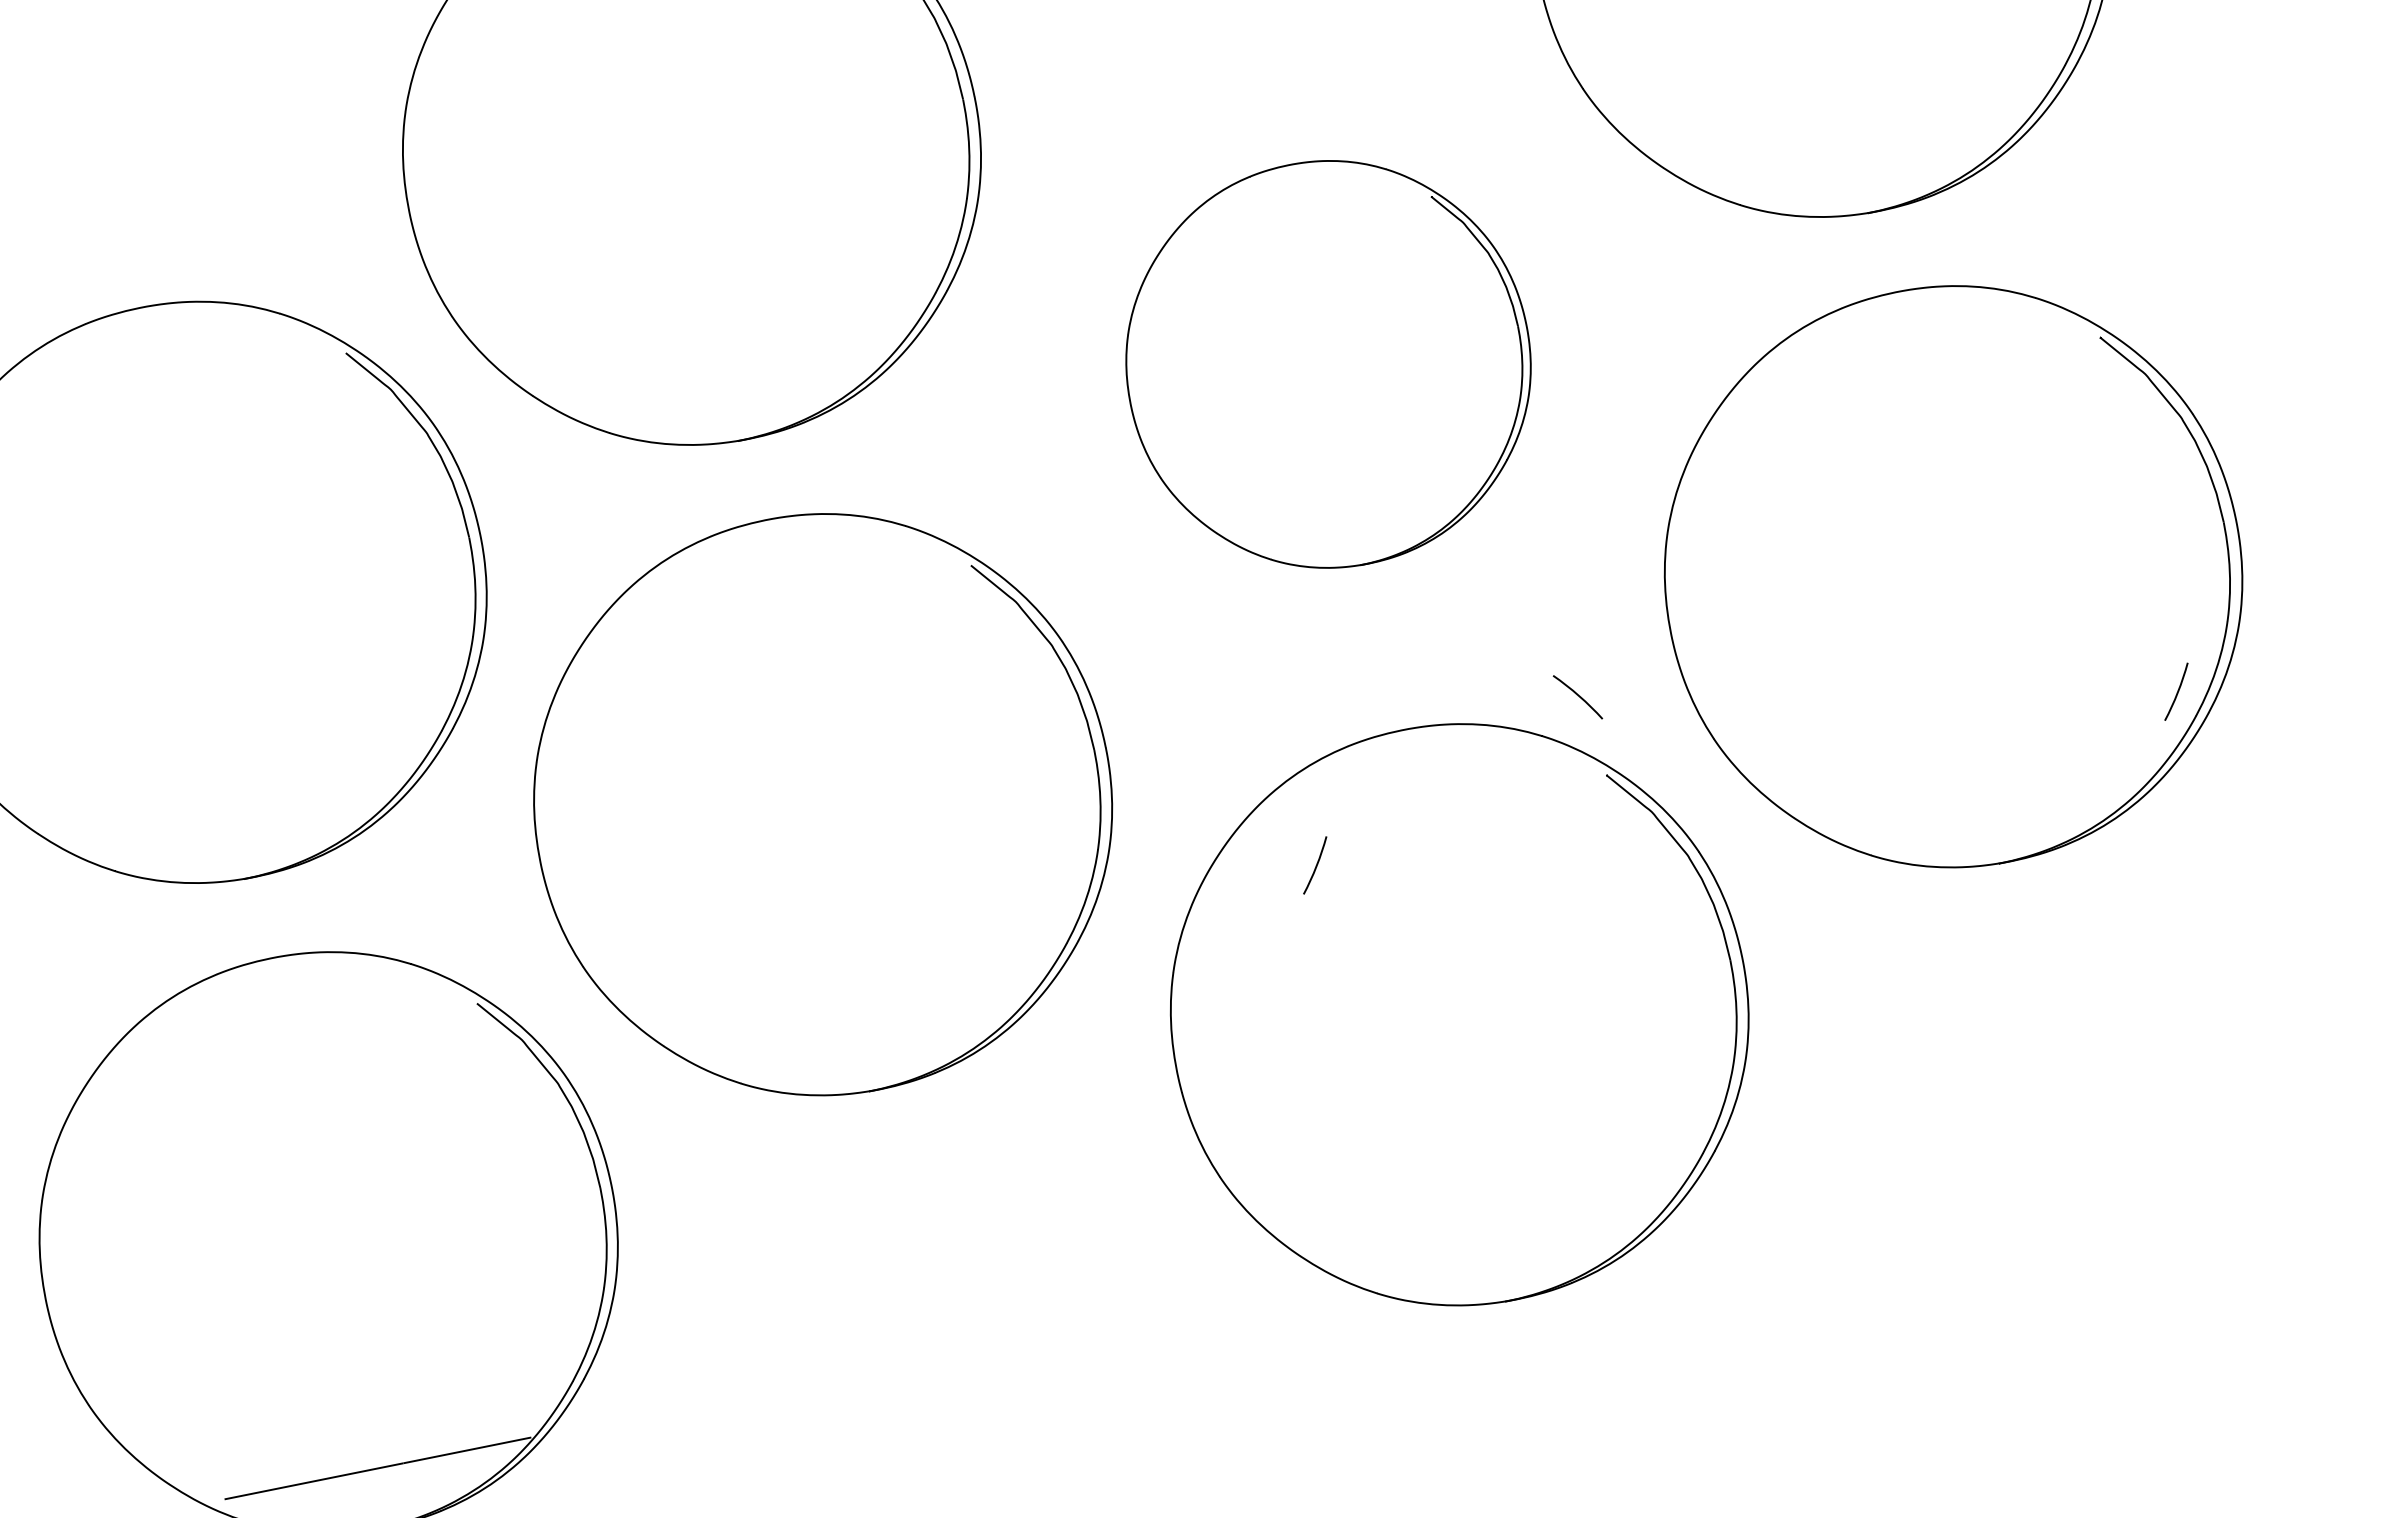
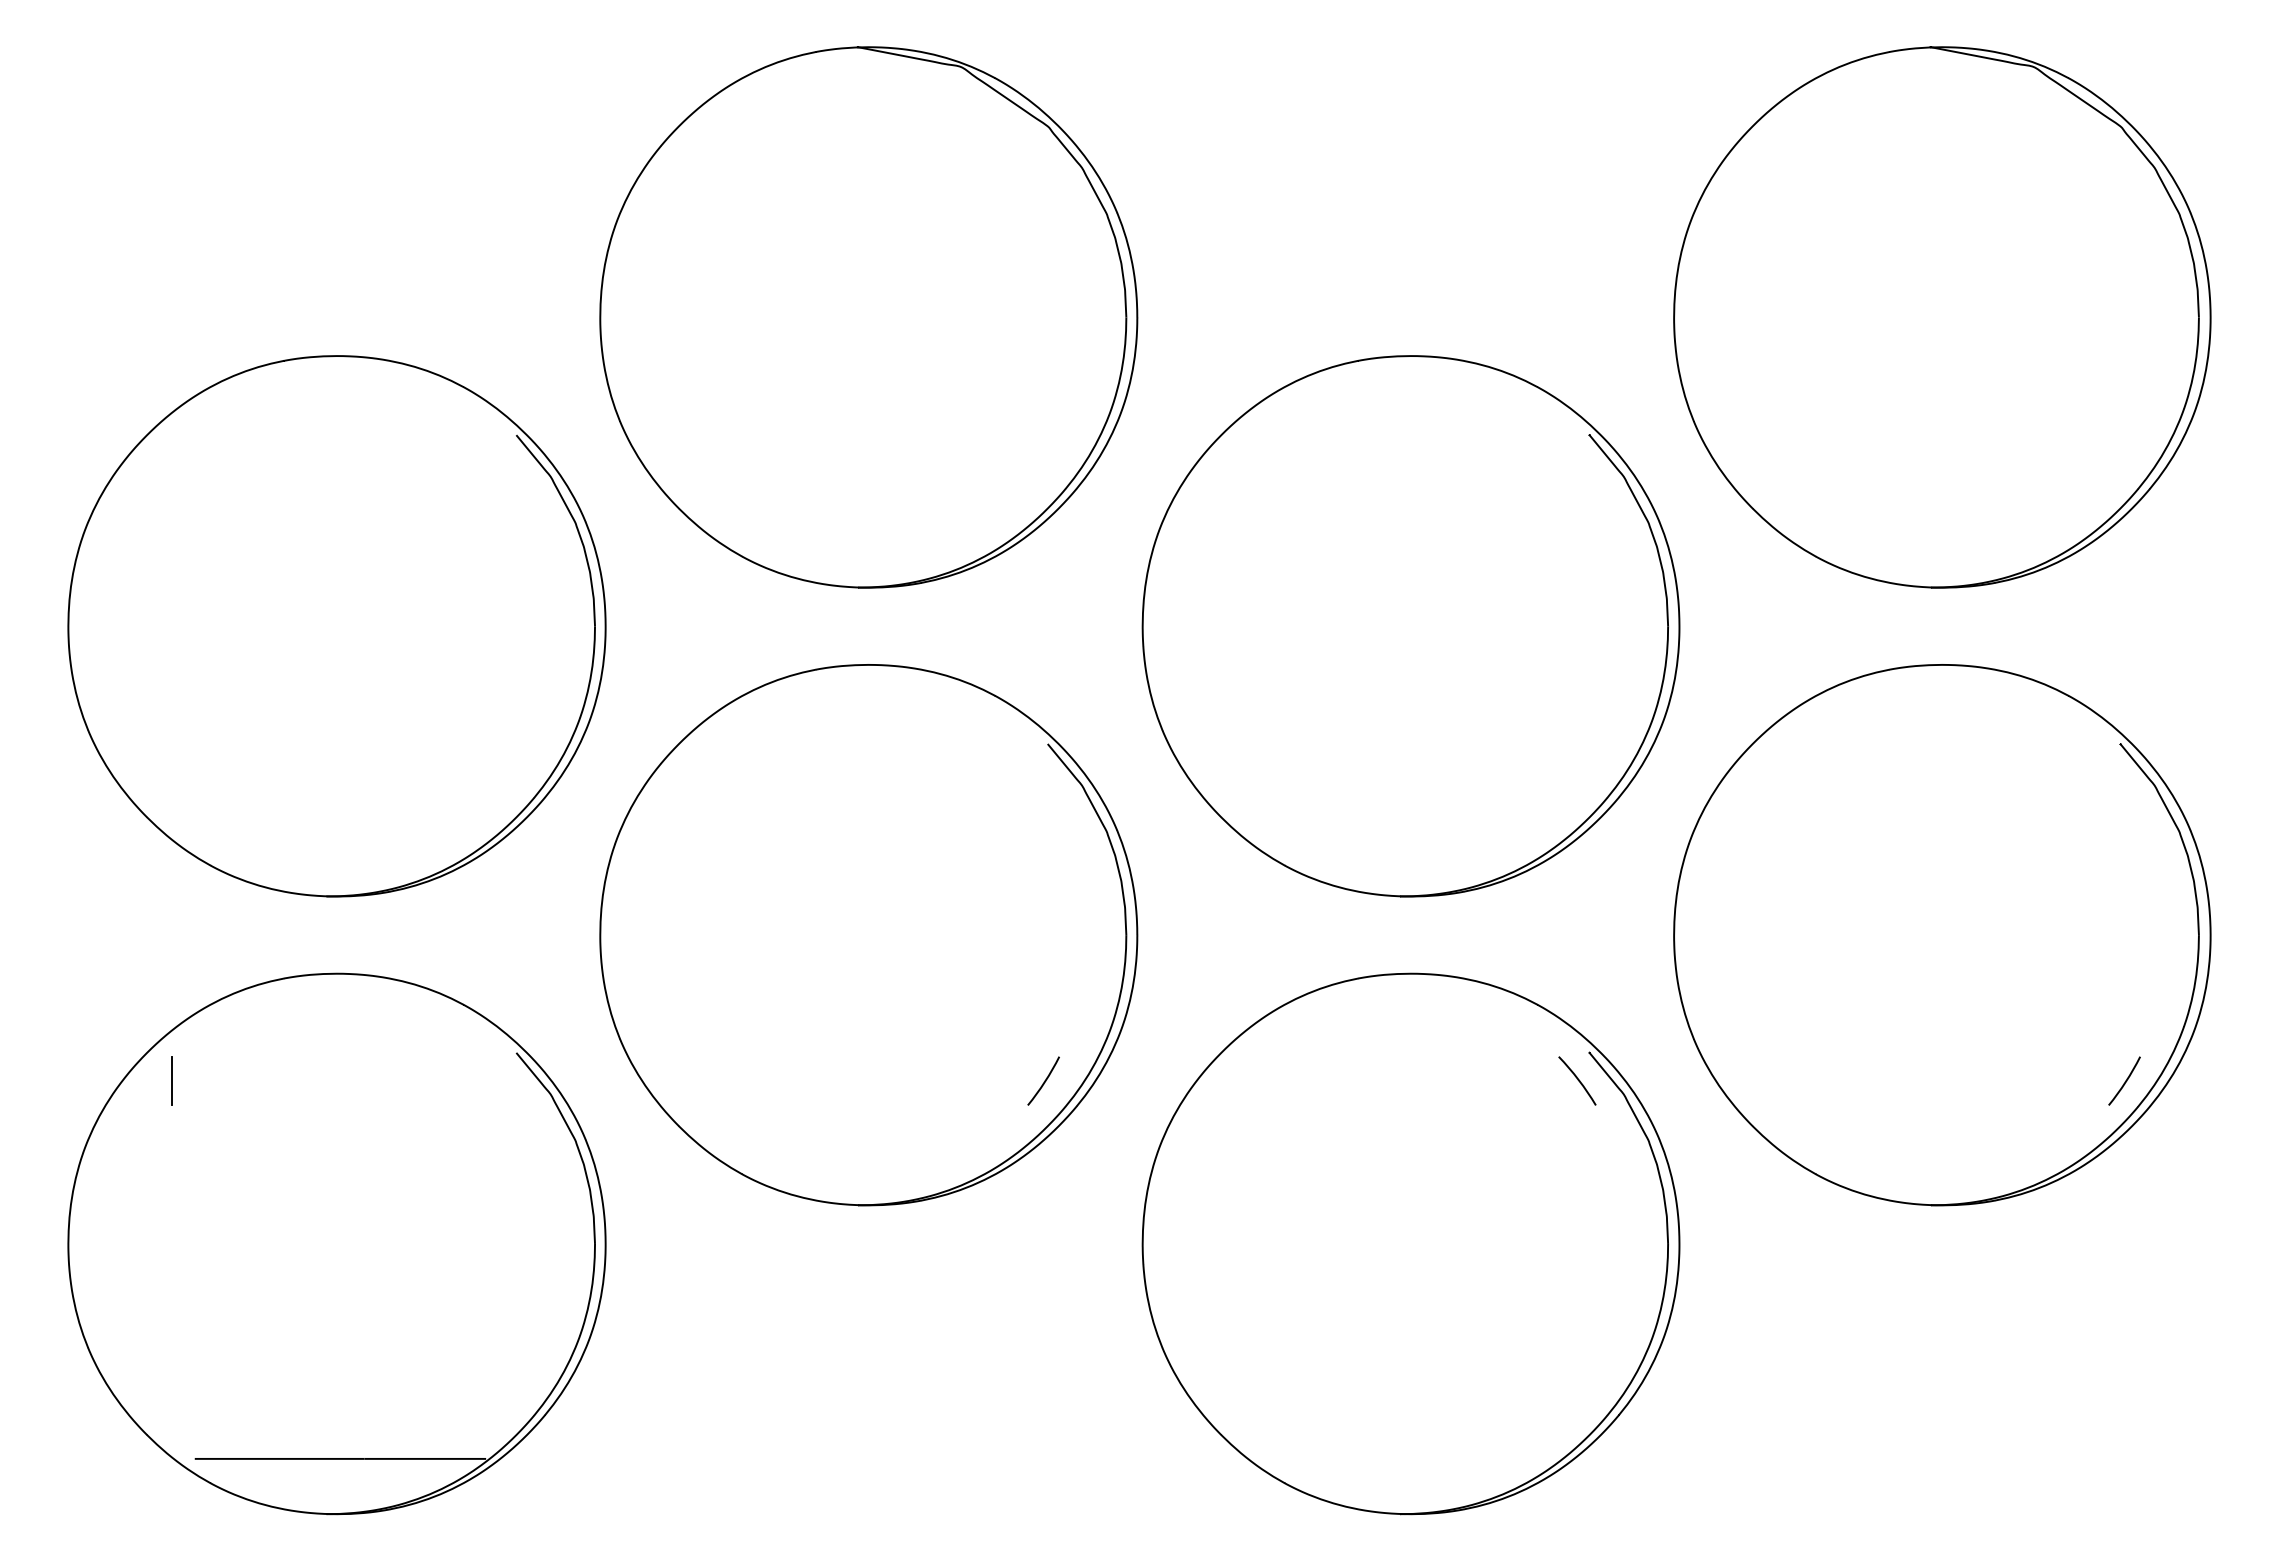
part: (1327, 364) -> (1410, 626), size x1.43
arc: (1577, 696) -> (1577, 1080), moved
arc: (1315, 864) -> (1044, 1080), moved
line: (119, 1105) -> (171, 1080), added

